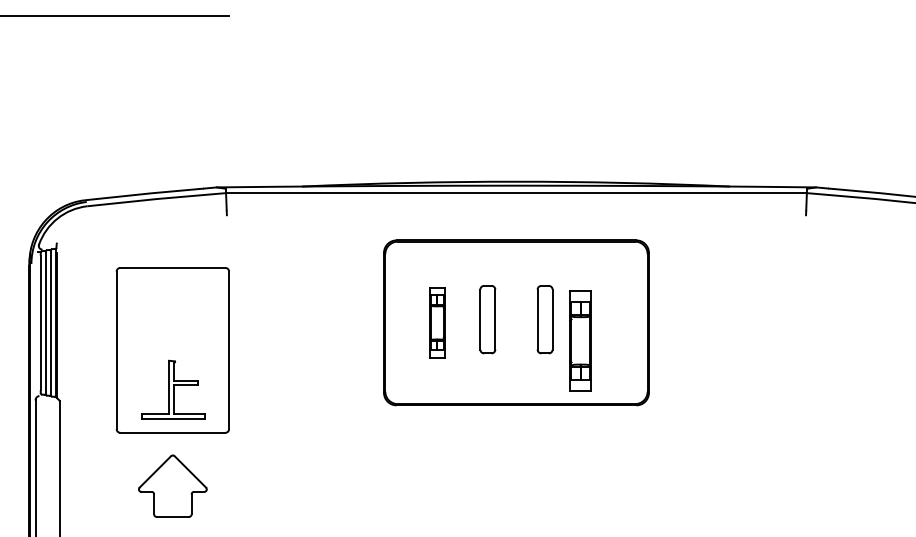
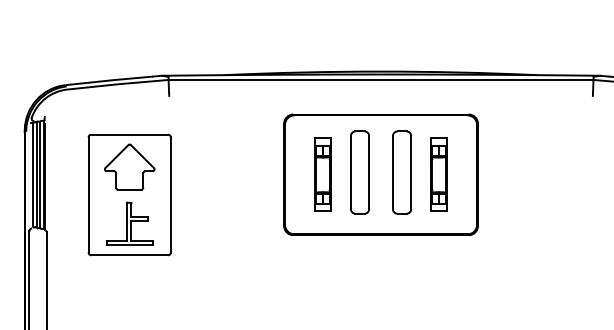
part: (487, 319) -> (359, 172), size x1.67
part: (544, 319) -> (401, 172), size x1.67
part: (437, 322) -> (323, 174), size x1.43
part: (580, 340) -> (438, 174), moved
part: (172, 485) -> (129, 166), moved

